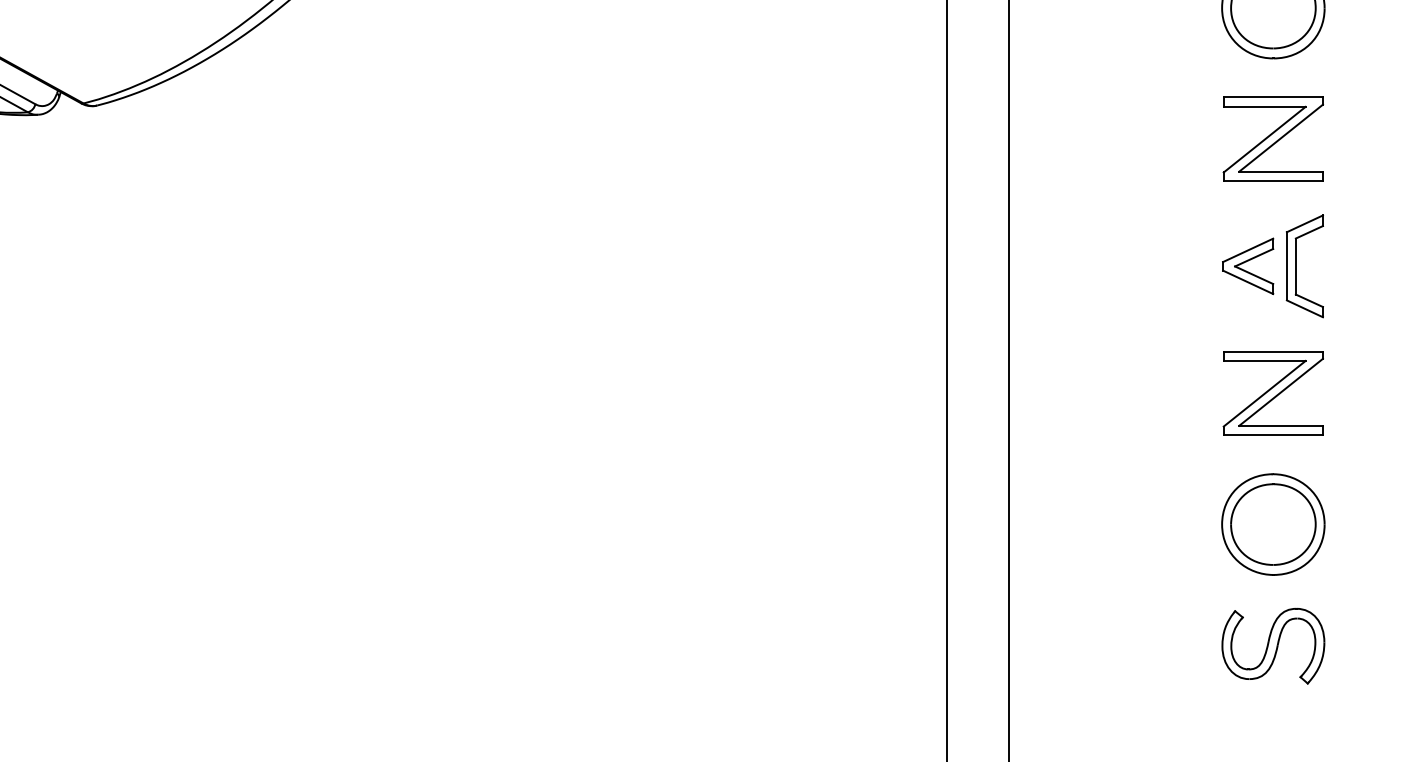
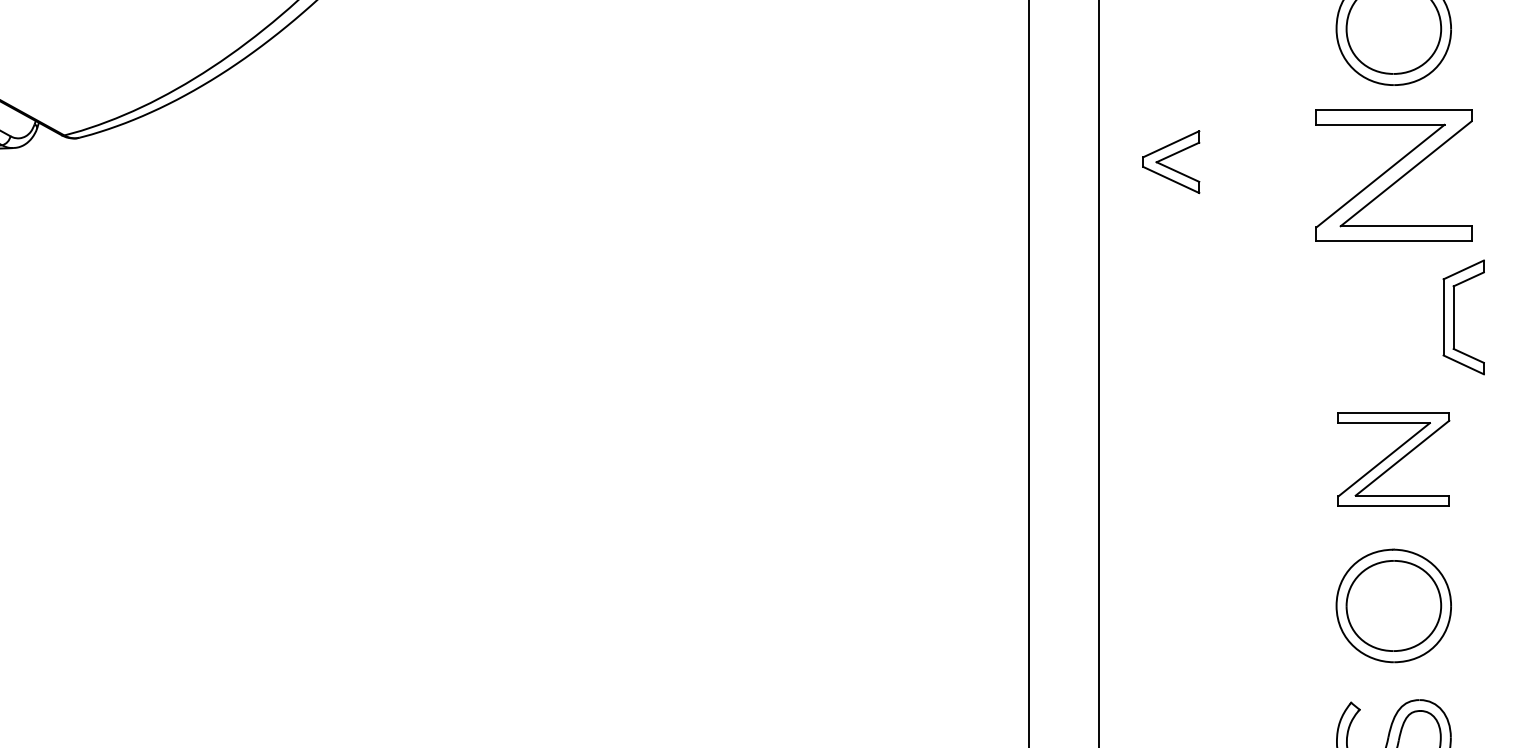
part: (1272, 138) -> (1392, 174), size x1.4
part: (1248, 266) -> (1171, 162), moved
part: (1296, 266) -> (1454, 317), moved

